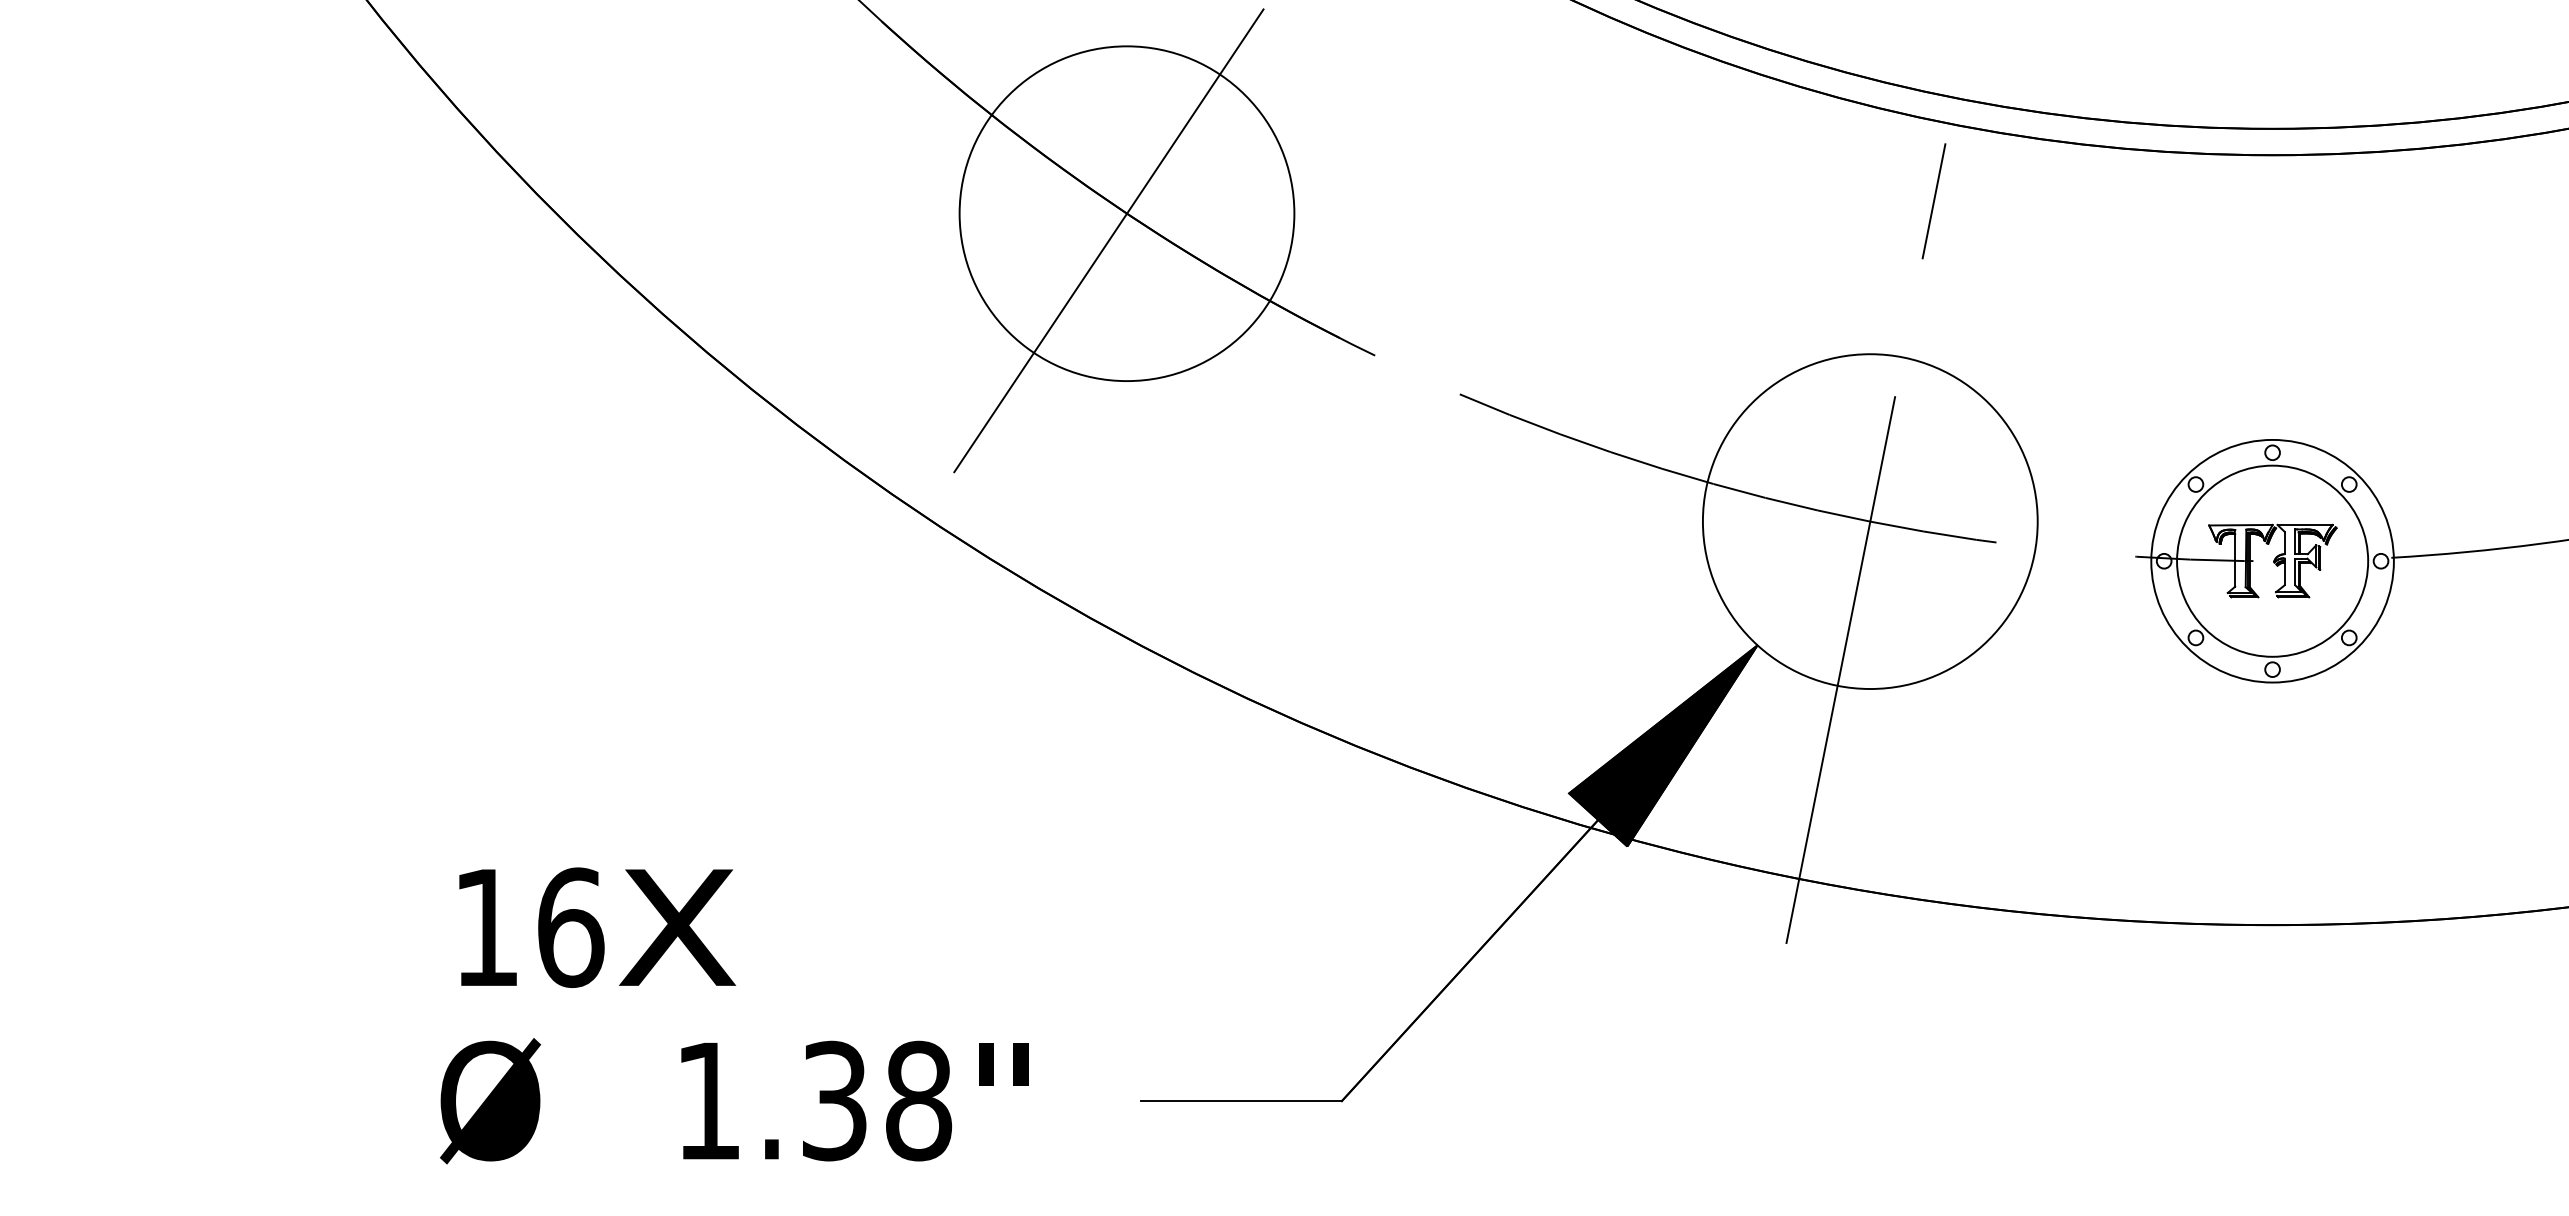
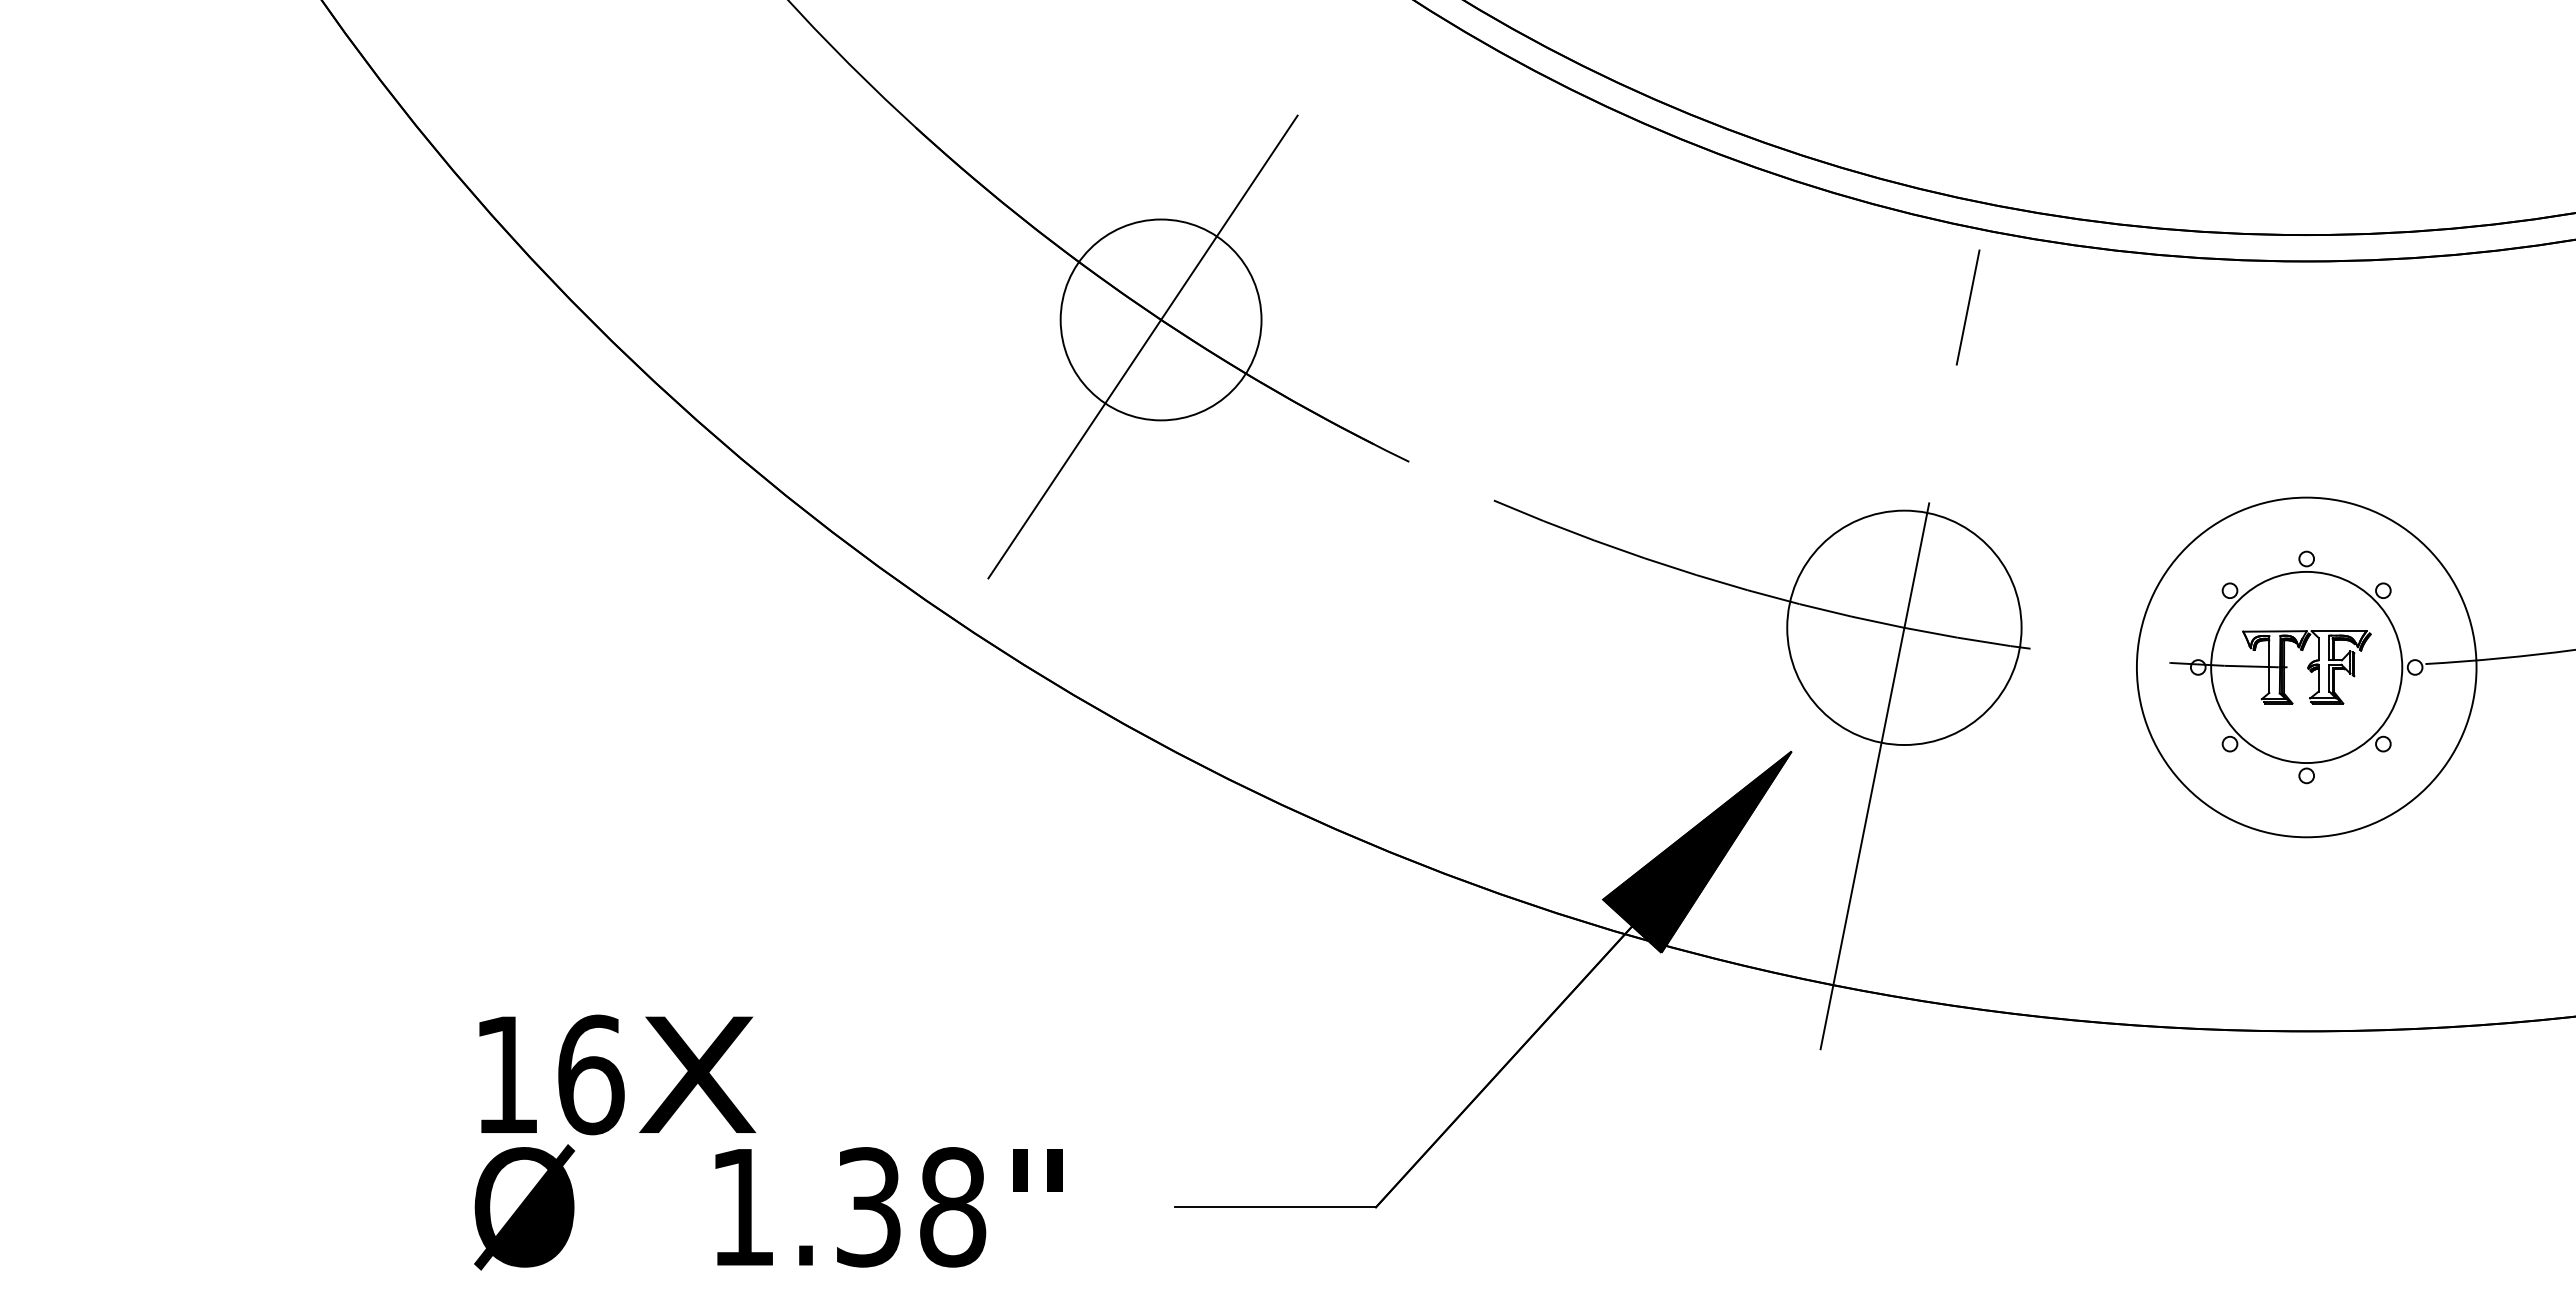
circle: (1126, 213) -> (1160, 319), size x0.6
circle: (1870, 521) -> (1904, 627), size x0.7
circle: (2272, 561) -> (2306, 667), size x1.4
text: (597, 927) -> (617, 1074), moved

